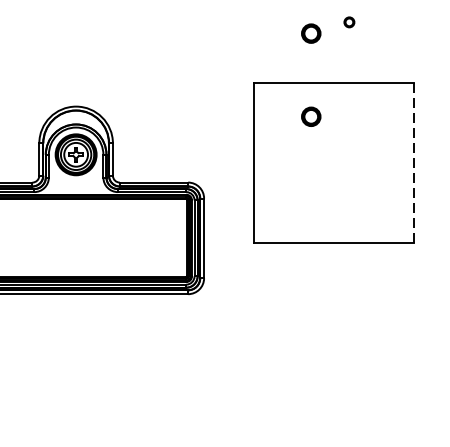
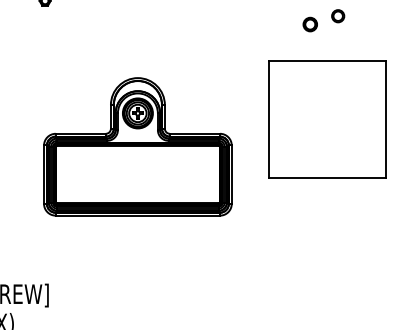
part: (349, 22) -> (338, 16), size x1.67
part: (310, 116) -> (309, 85), removed
line: (413, 161) -> (385, 118), dashed -> solid

